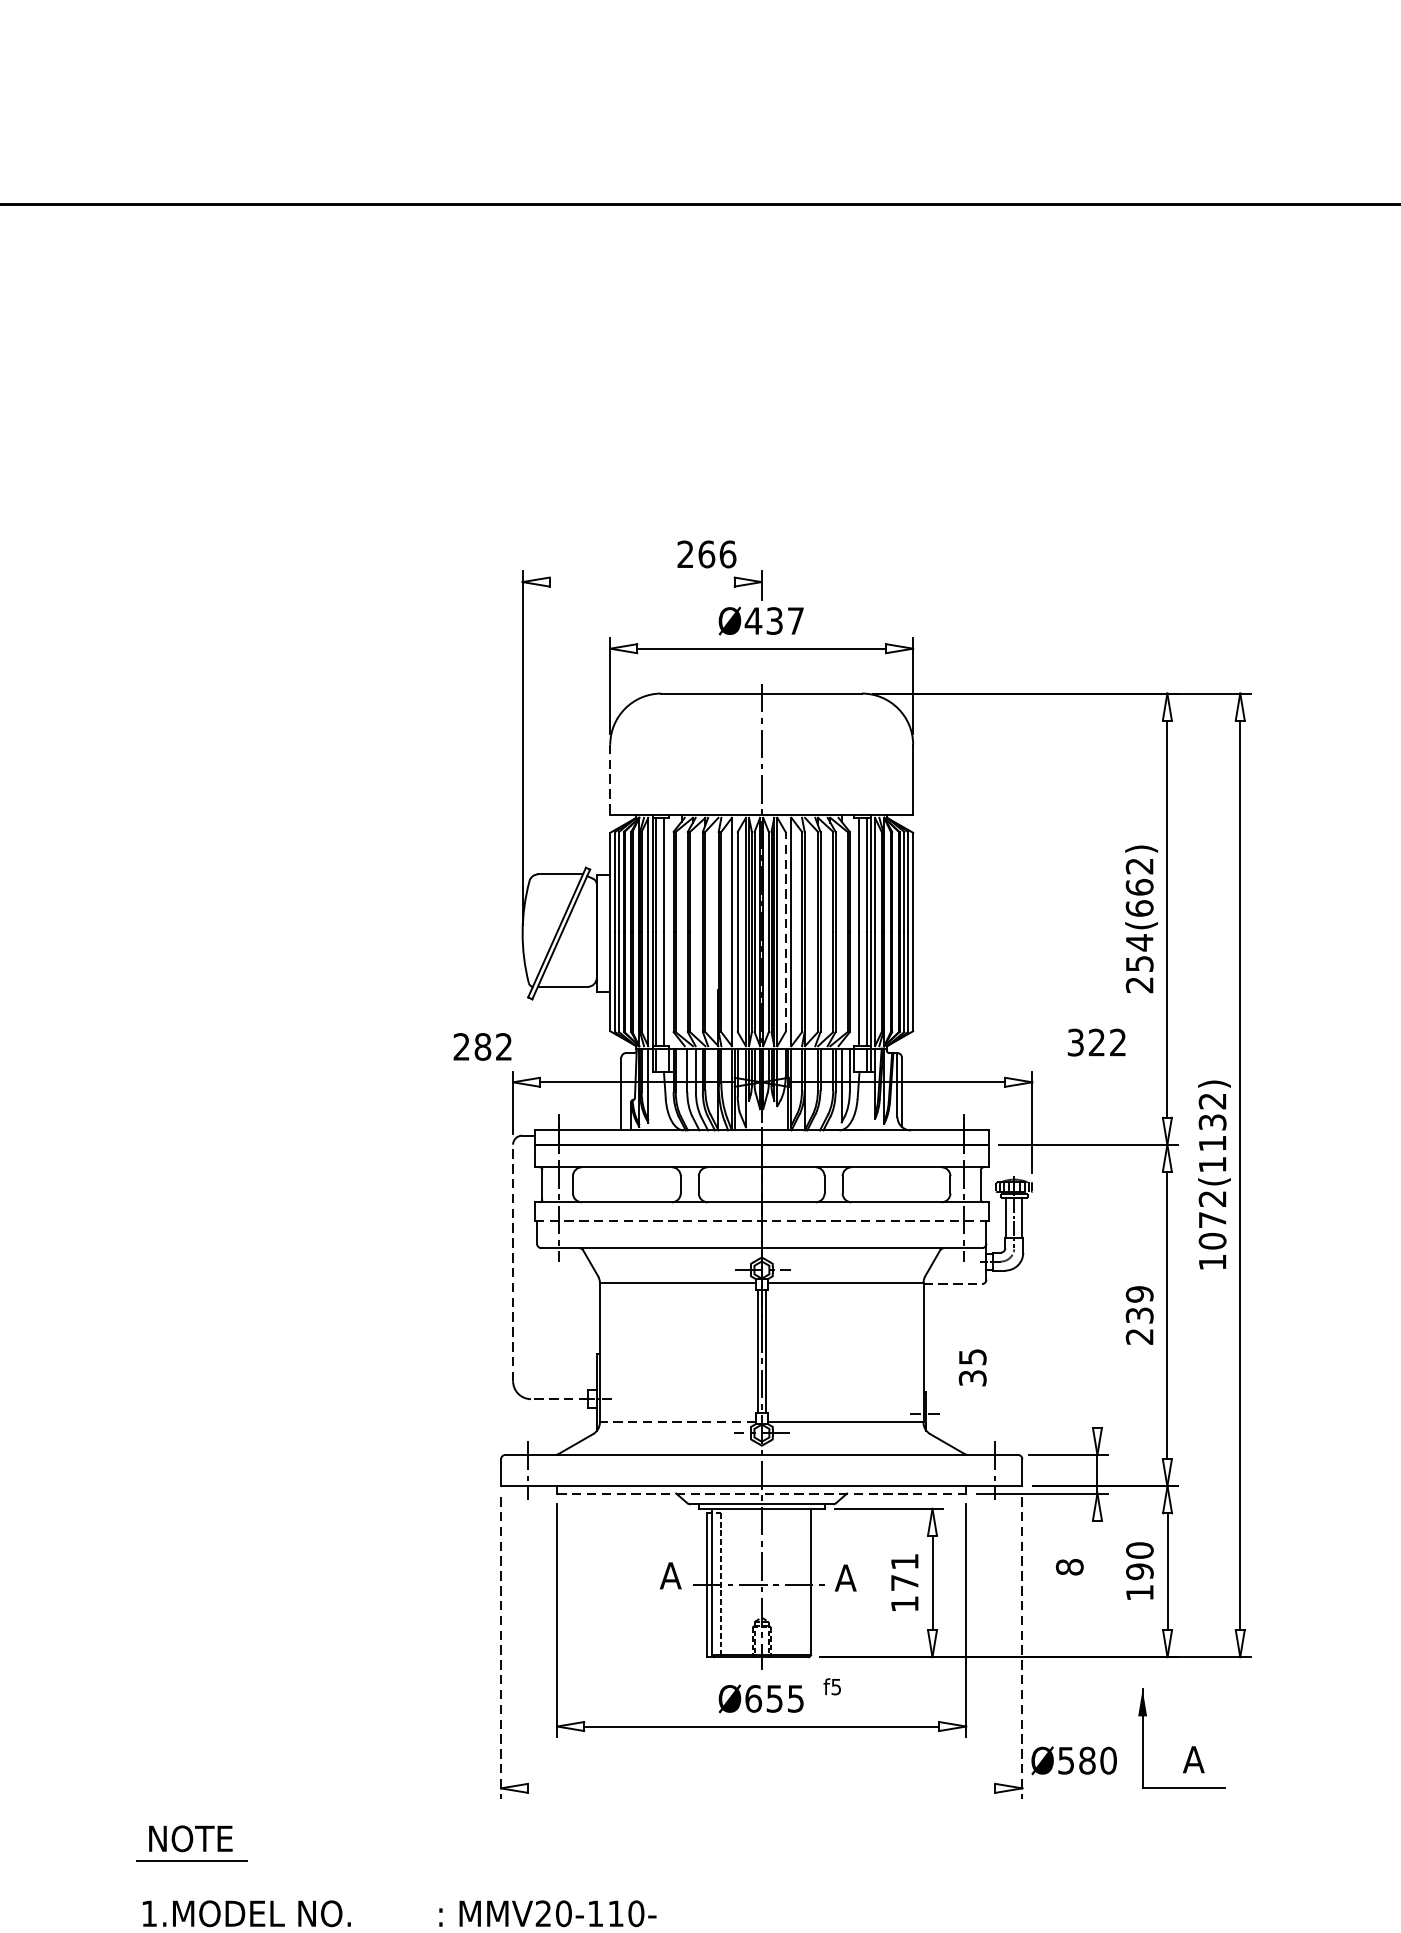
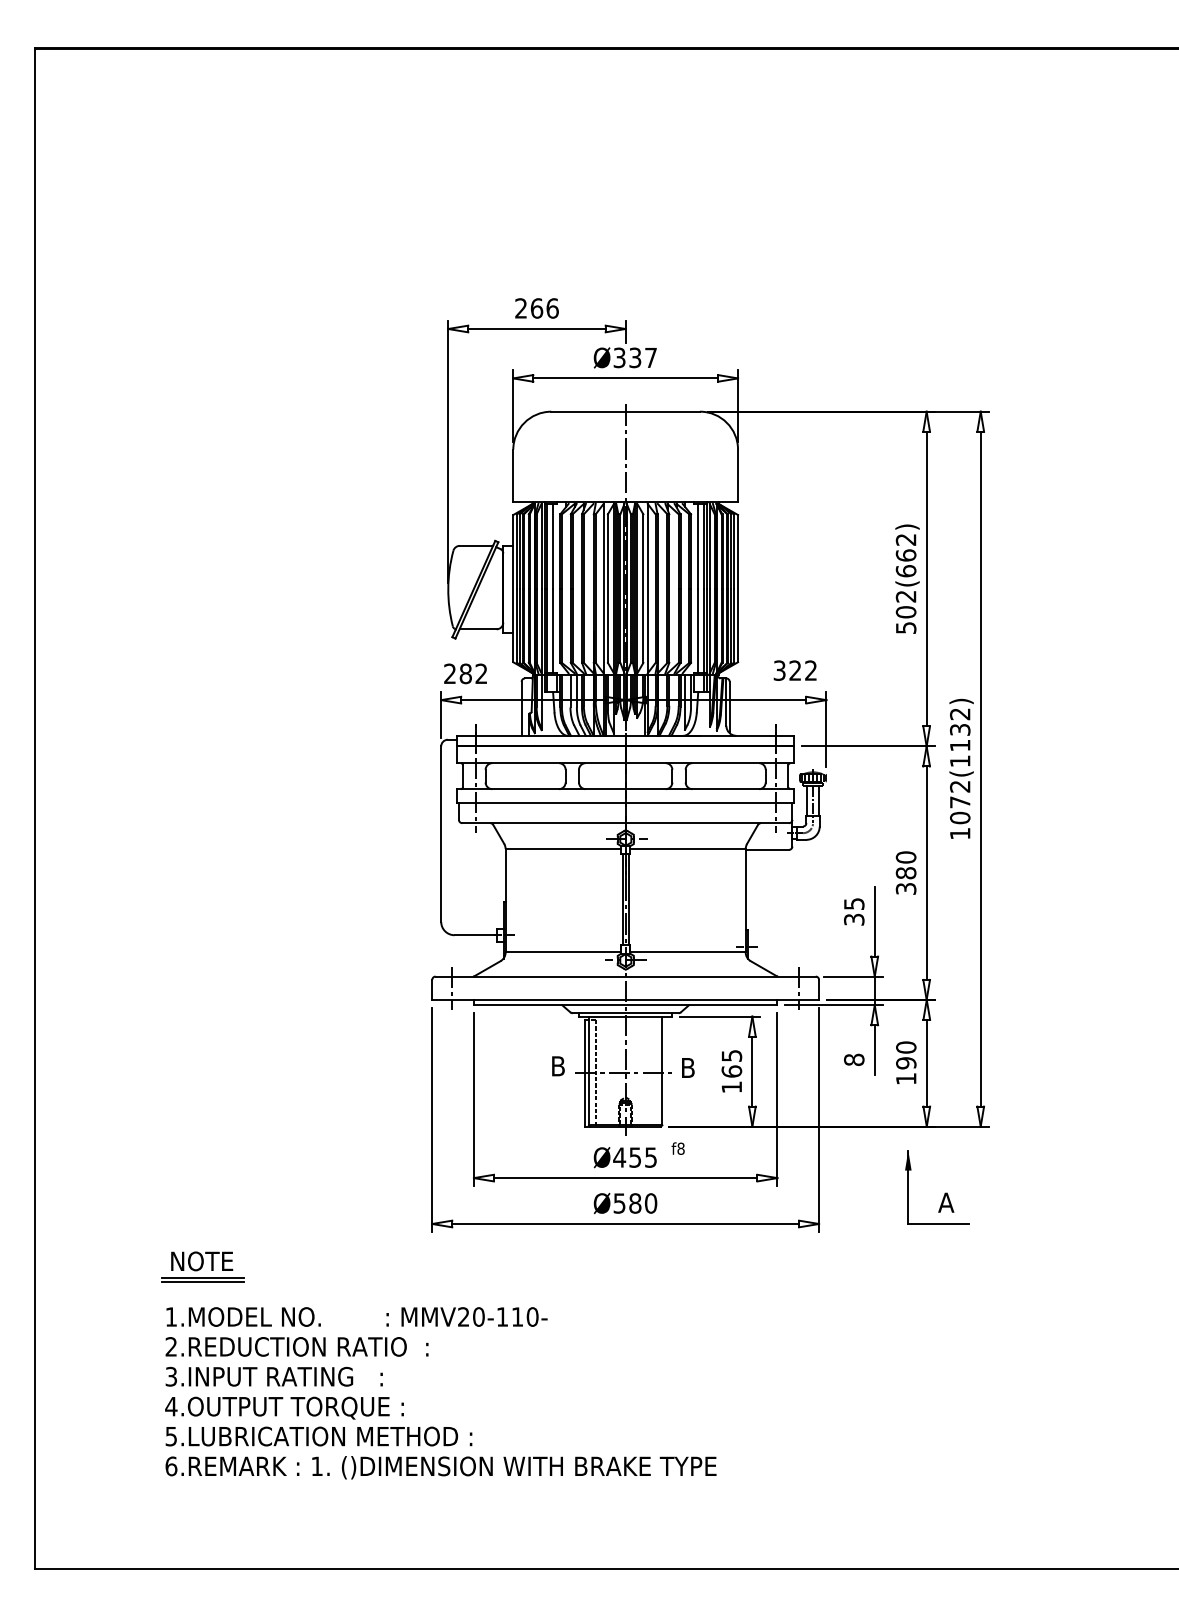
text: (706, 554) -> (536, 308), moved
line: (641, 582) -> (536, 329), added
text: (753, 620) -> (619, 357), Ø437 -> Ø337
line: (610, 780) -> (513, 476), dashed -> solid
line: (785, 931) -> (643, 588), dashed -> solid
text: (1138, 962) -> (905, 611), 254(662) -> 502(662)
text: (1095, 1042) -> (794, 670), moved
text: (482, 1046) -> (465, 673), moved
line: (762, 1221) -> (626, 803), dashed -> solid
line: (513, 1263) -> (441, 834), dashed -> solid
line: (952, 1283) -> (767, 849), dashed -> solid
text: (1140, 1314) -> (906, 872), 239 -> 380
text: (973, 1367) -> (854, 911), moved
line: (1097, 1380) -> (874, 921), added
line: (559, 1399) -> (475, 935), dashed -> solid
line: (677, 1422) -> (563, 952), dashed -> solid
line: (761, 1493) -> (625, 1005), dashed -> solid
line: (1097, 1553) -> (874, 1049), added
text: (904, 1572) -> (731, 1063), 171 -> 165
text: (671, 1576) -> (558, 1066), A -> B
text: (846, 1577) -> (688, 1067), A -> B
line: (501, 1648) -> (432, 1120), dashed -> solid
line: (1022, 1648) -> (819, 1120), dashed -> solid
text: (835, 1686) -> (680, 1148), f5 -> f8
text: (753, 1698) -> (619, 1157), Ø655 -> Ø455
text: (1074, 1760) -> (625, 1203), moved
line: (761, 1789) -> (625, 1224), added
line: (191, 1865) -> (202, 1281), added

